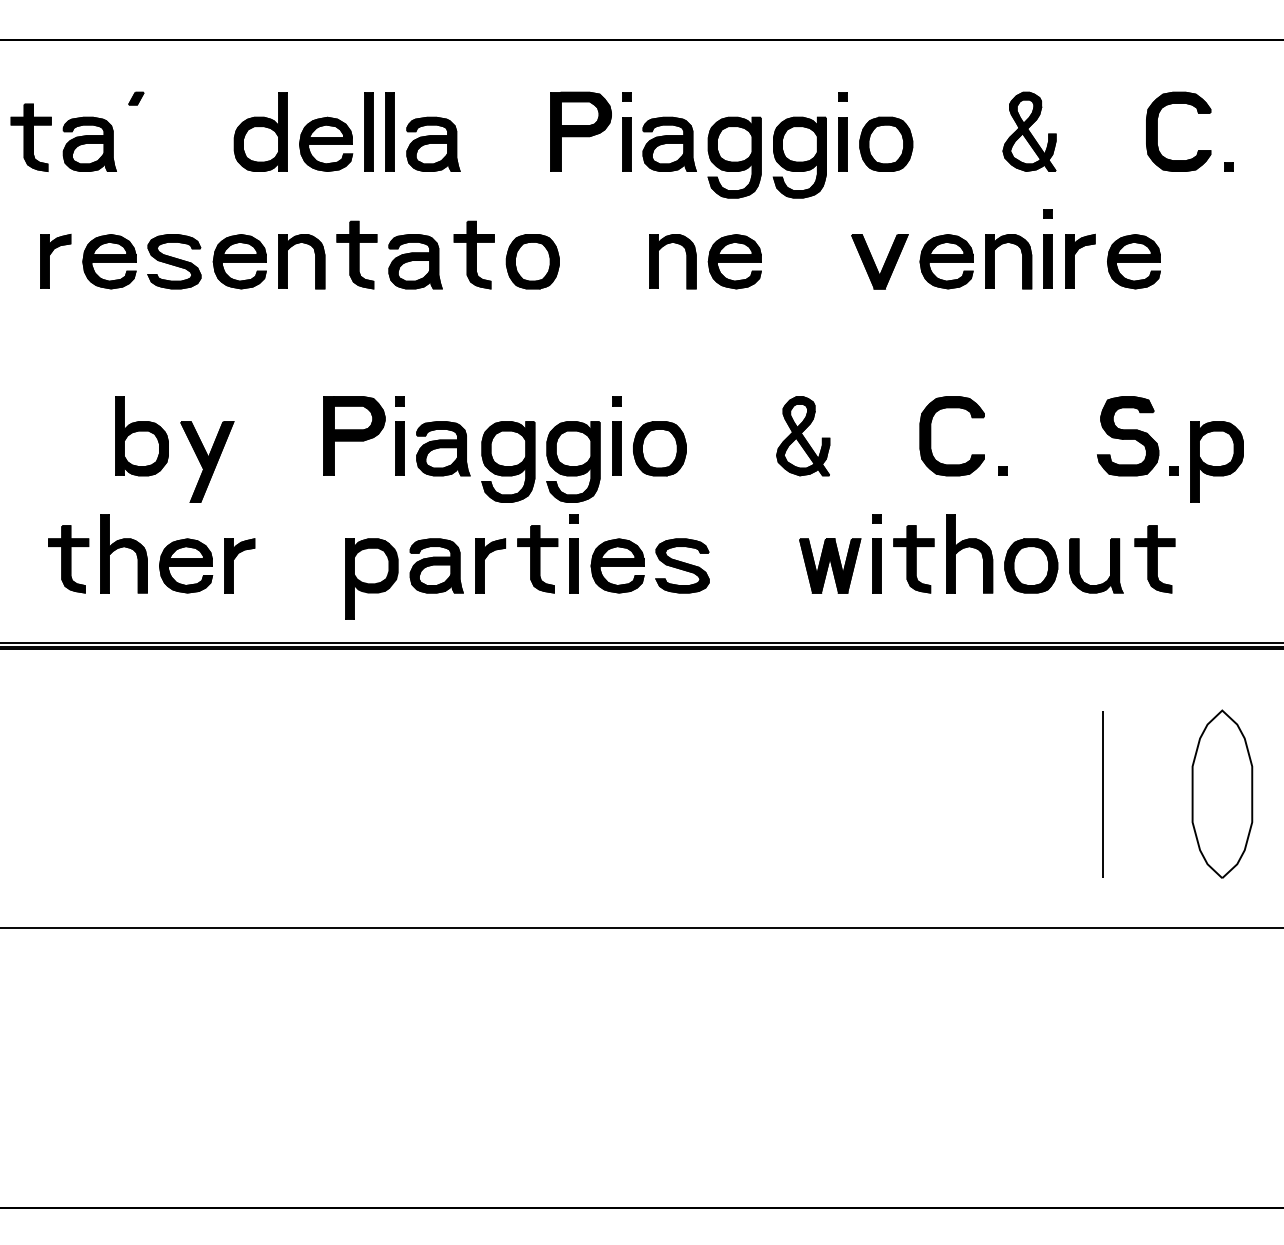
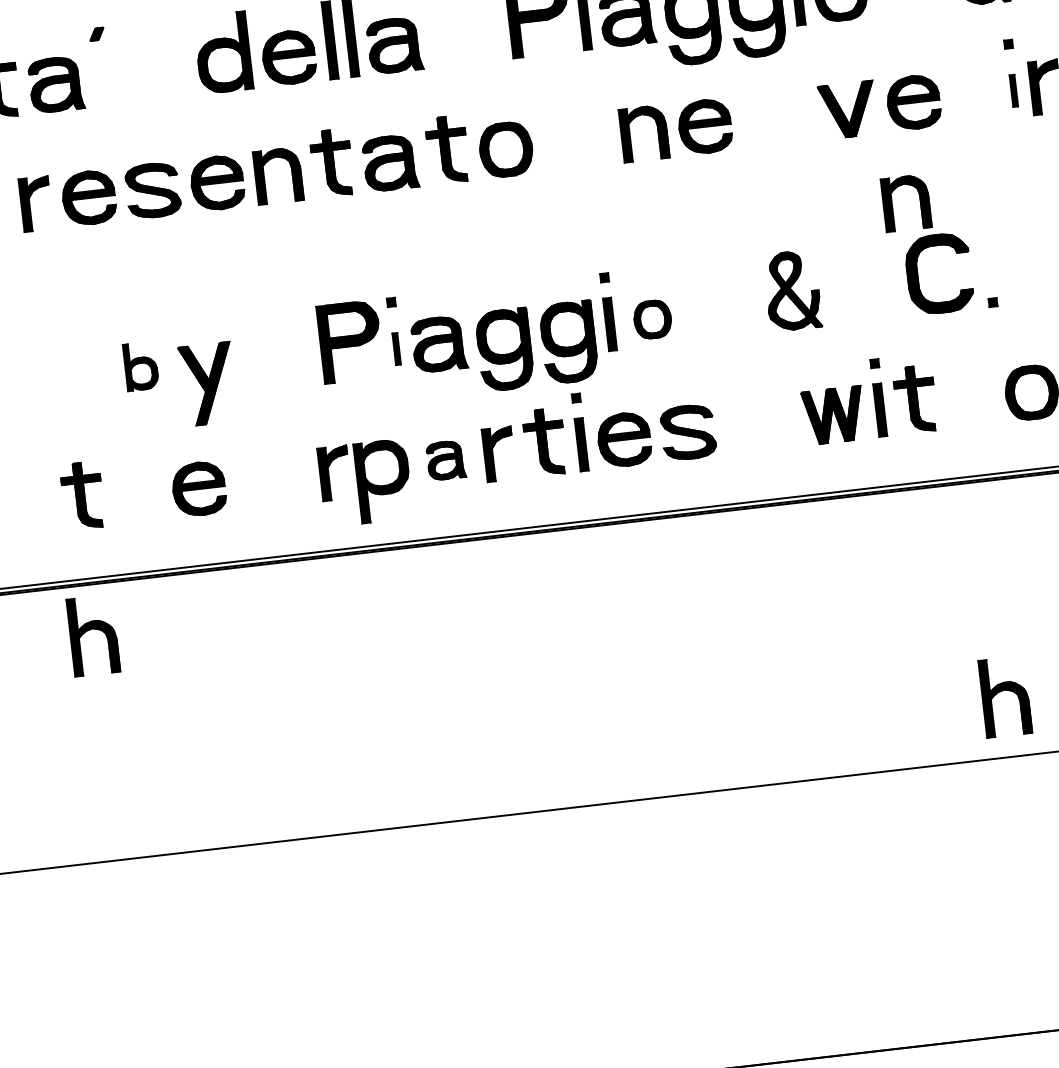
part: (994, 261) -> (892, 204), moved
part: (1047, 261) -> (1013, 90), size x0.6
part: (141, 436) -> (140, 366), size x0.6
part: (399, 448) -> (396, 348), size x0.6
part: (659, 448) -> (652, 319), size x0.7
part: (123, 553) -> (92, 635), moved
part: (969, 553) -> (1005, 696), moved
part: (239, 565) -> (334, 472), moved
part: (436, 565) -> (445, 460), size x0.7

